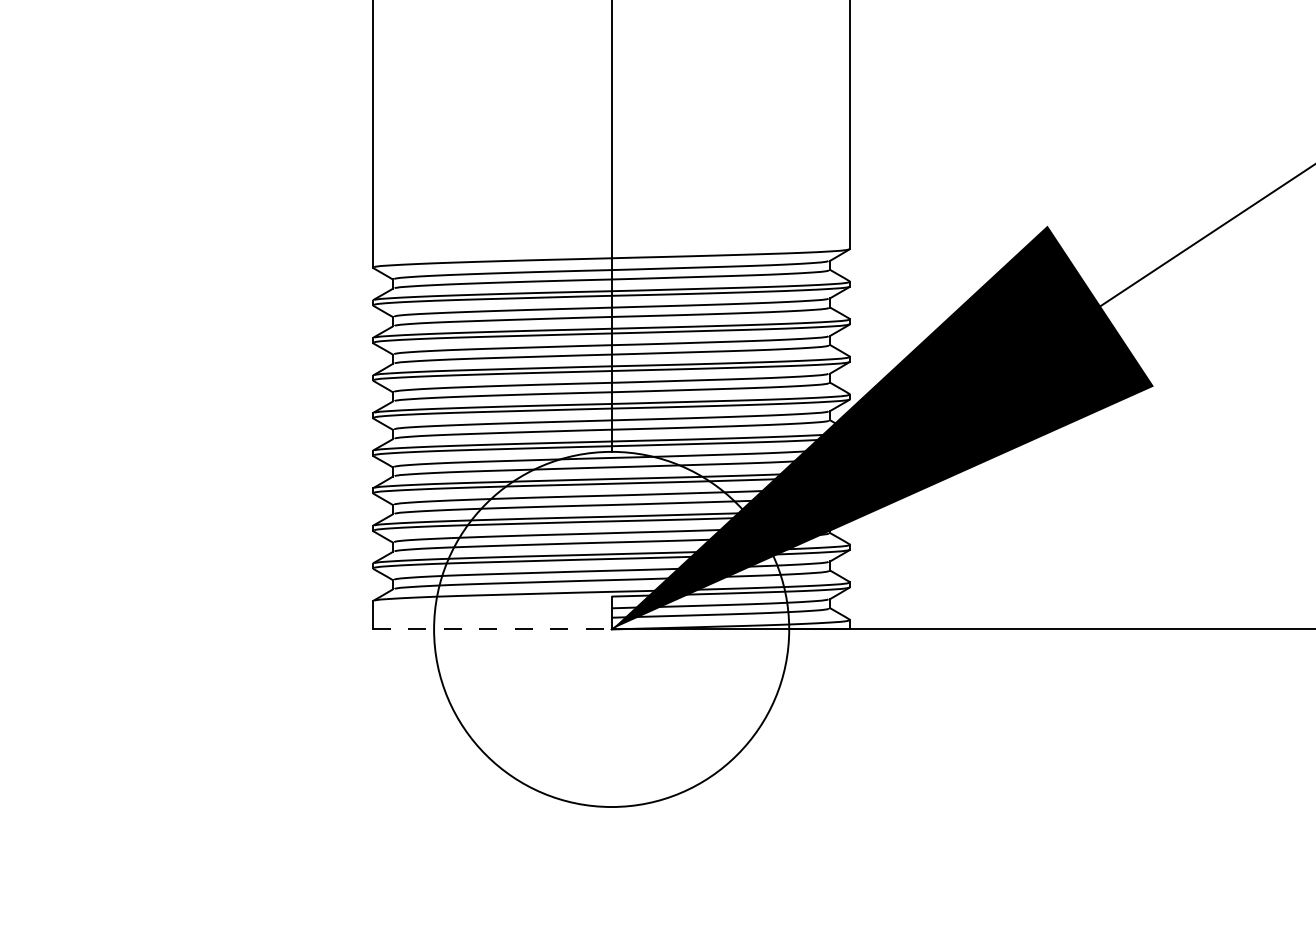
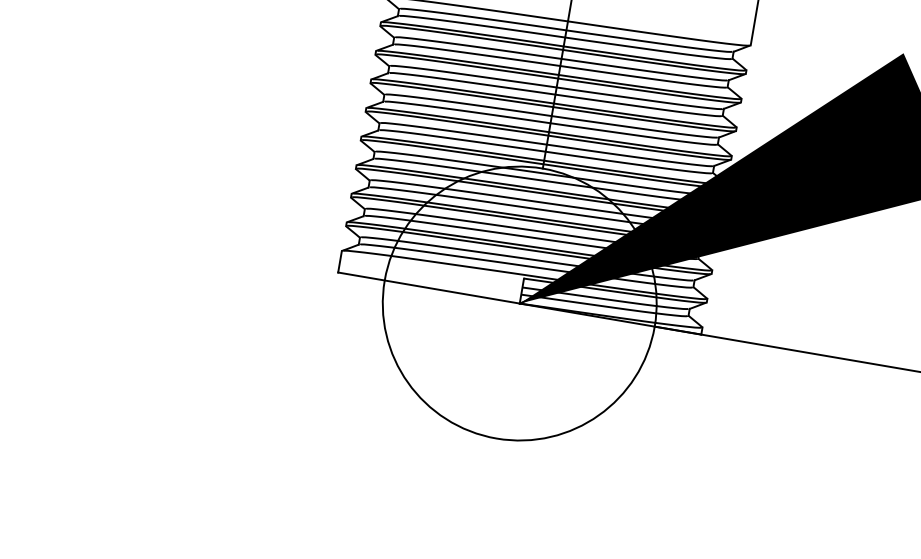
line: (492, 629) -> (429, 288), dashed -> solid

